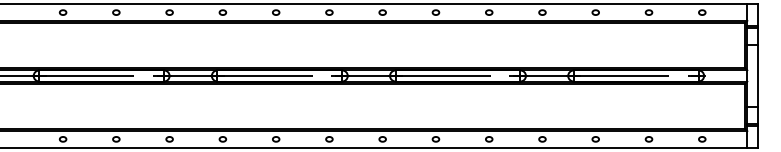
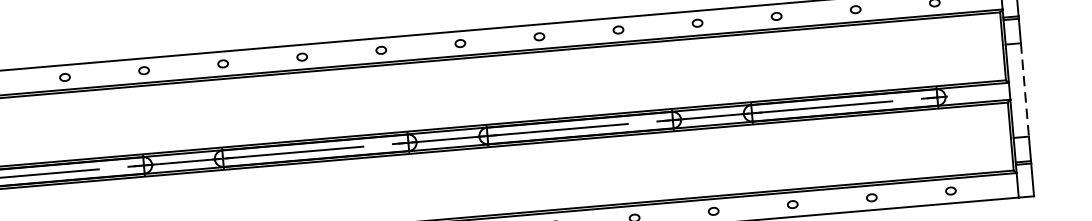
line: (757, 76) -> (1024, 90), solid -> dashed

